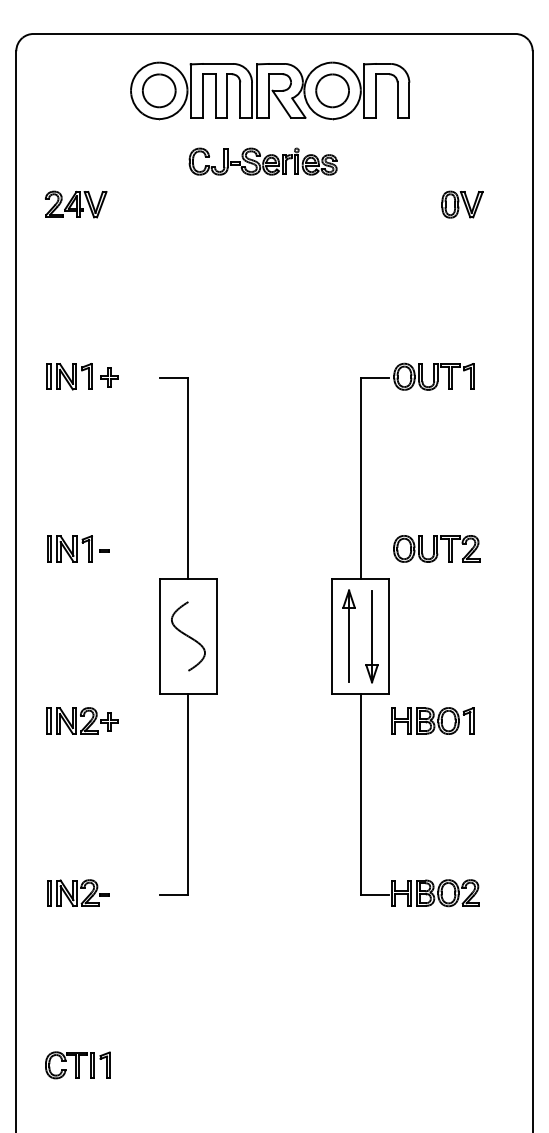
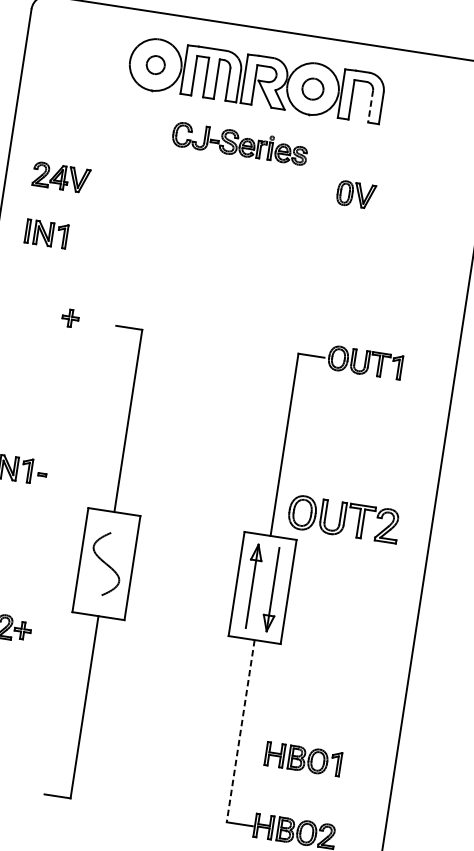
part: (159, 90) -> (155, 64), size x0.6
part: (332, 90) -> (312, 88), size x0.7
line: (397, 100) -> (370, 106), solid -> dashed
part: (76, 204) -> (61, 177), moved
part: (462, 204) -> (356, 194), moved
part: (69, 376) -> (46, 233), moved
part: (436, 548) -> (343, 518), size x1.4
part: (432, 720) -> (303, 758), moved
line: (360, 794) -> (240, 731), solid -> dashed

